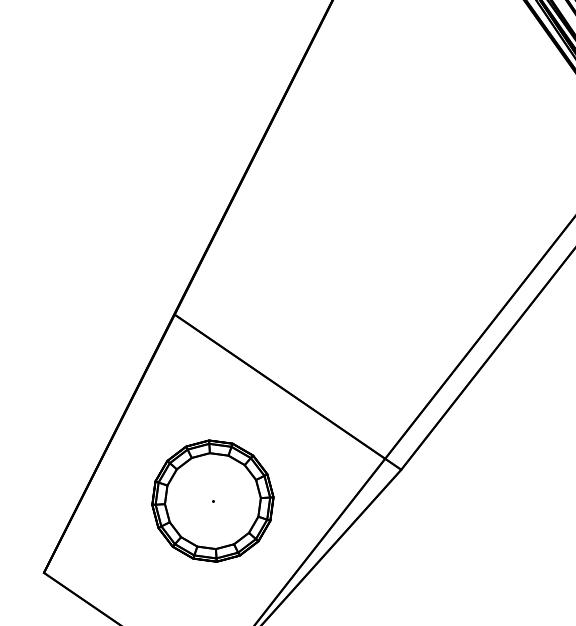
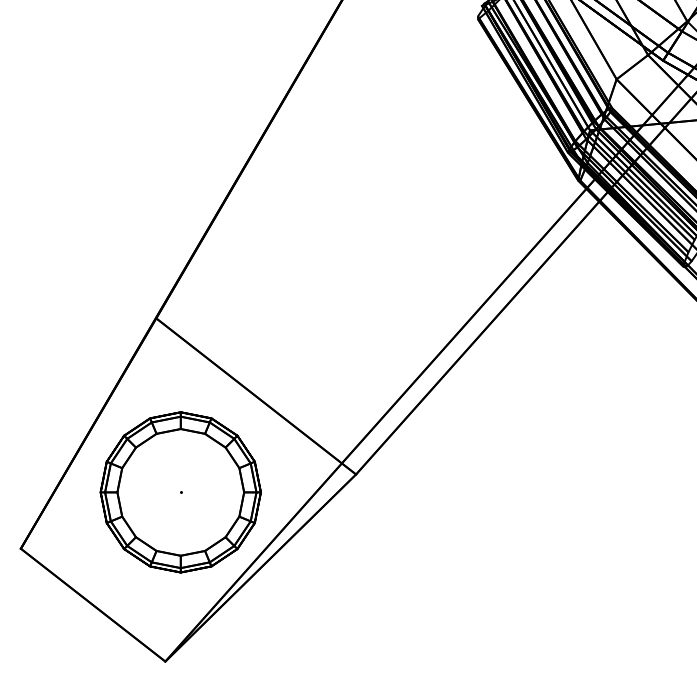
part: (212, 501) -> (180, 492), size x1.43

